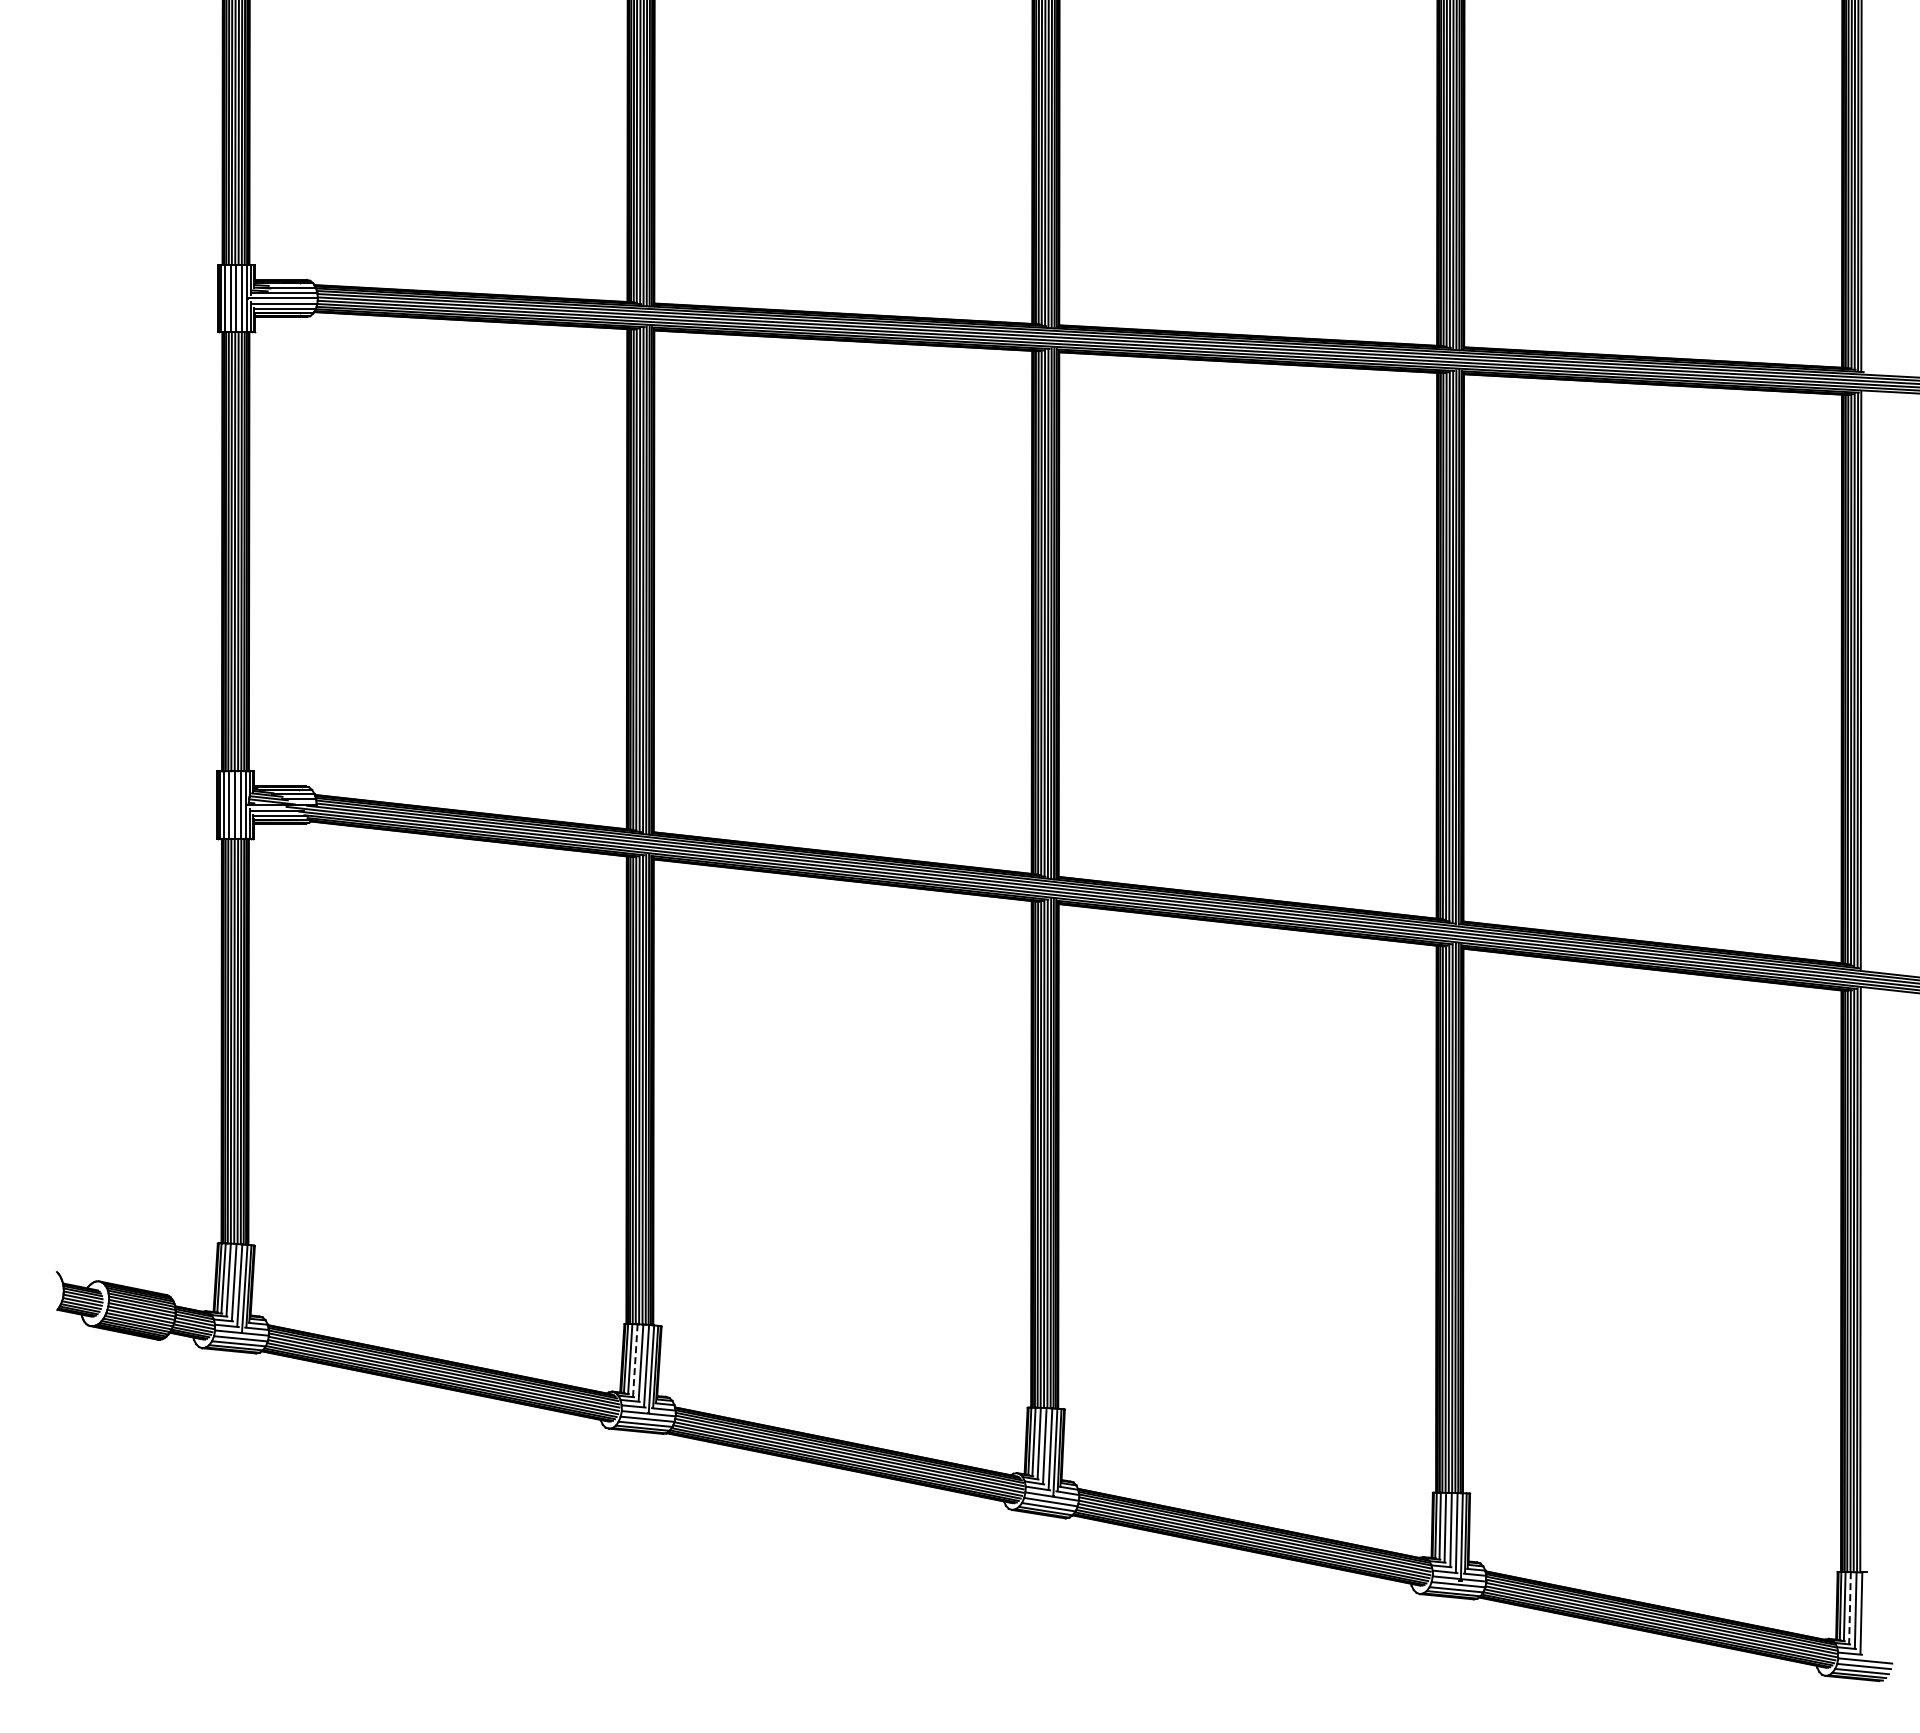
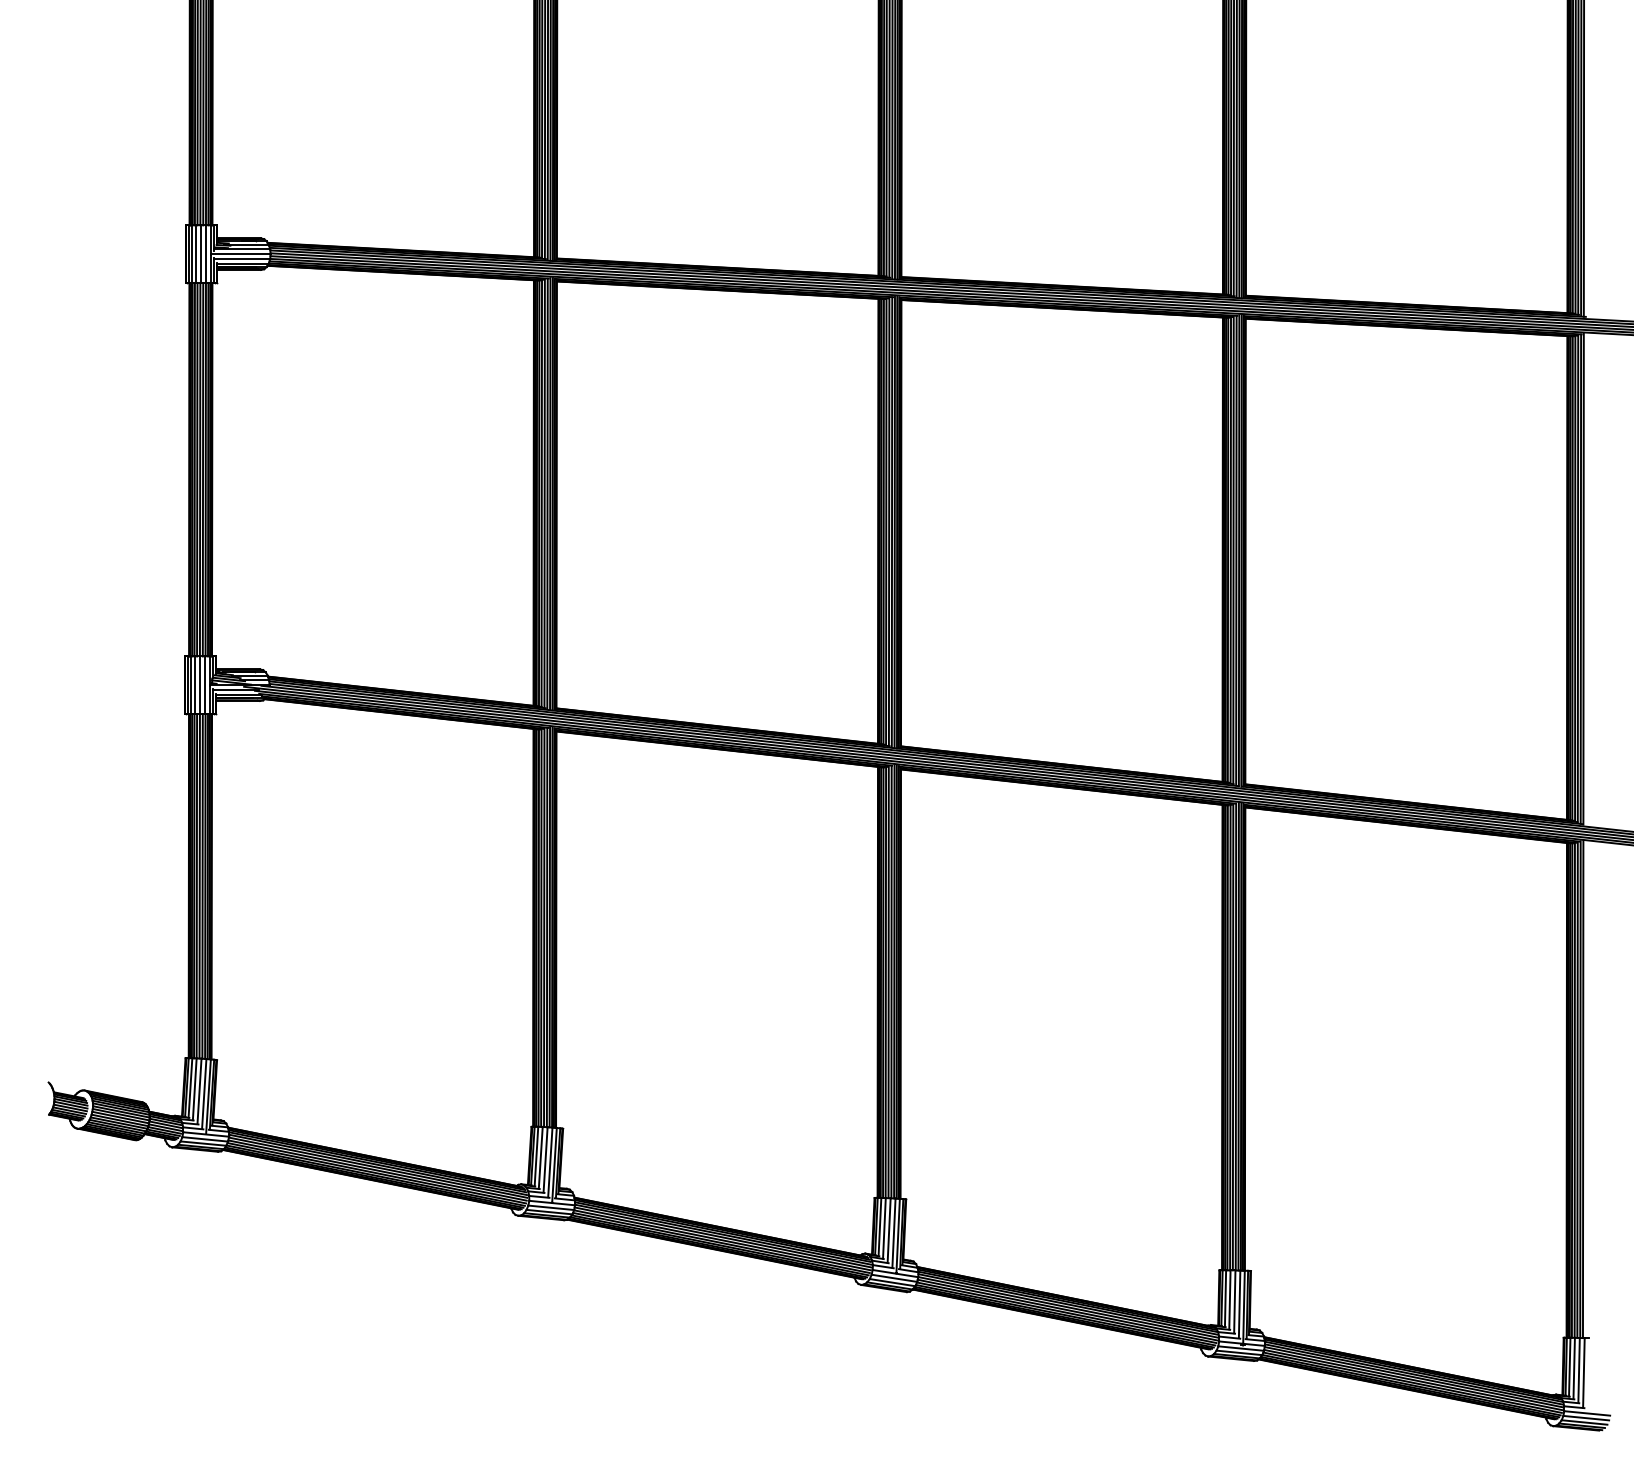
line: (635, 1360) -> (540, 1157), dashed -> solid
line: (1849, 1608) -> (1573, 1368), dashed -> solid

